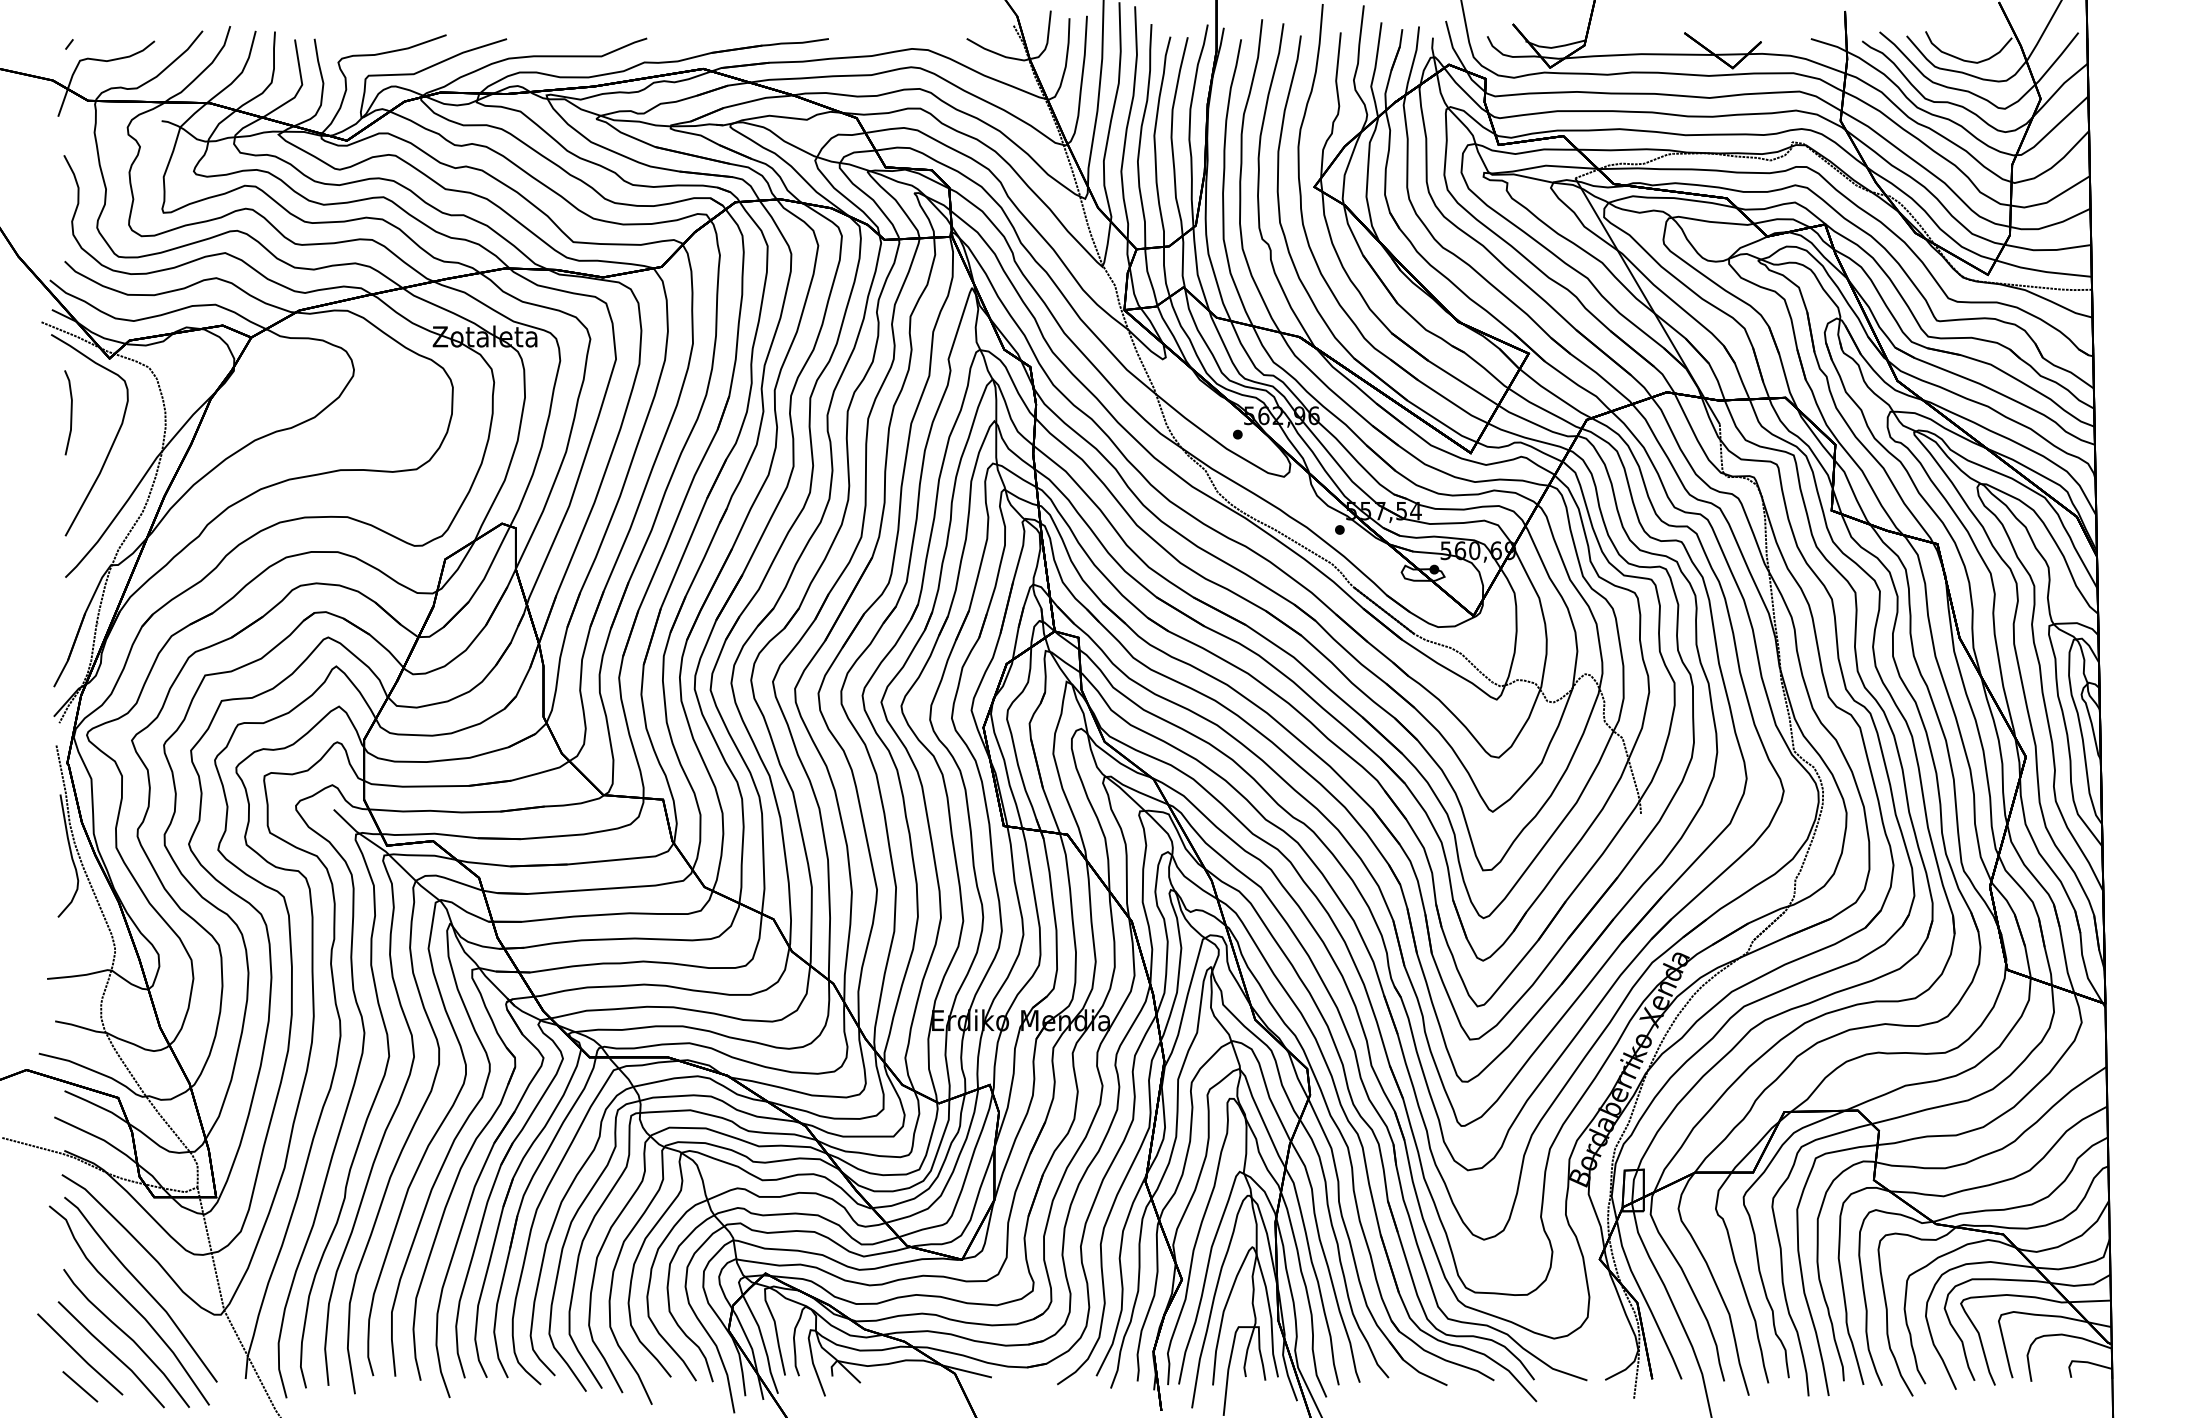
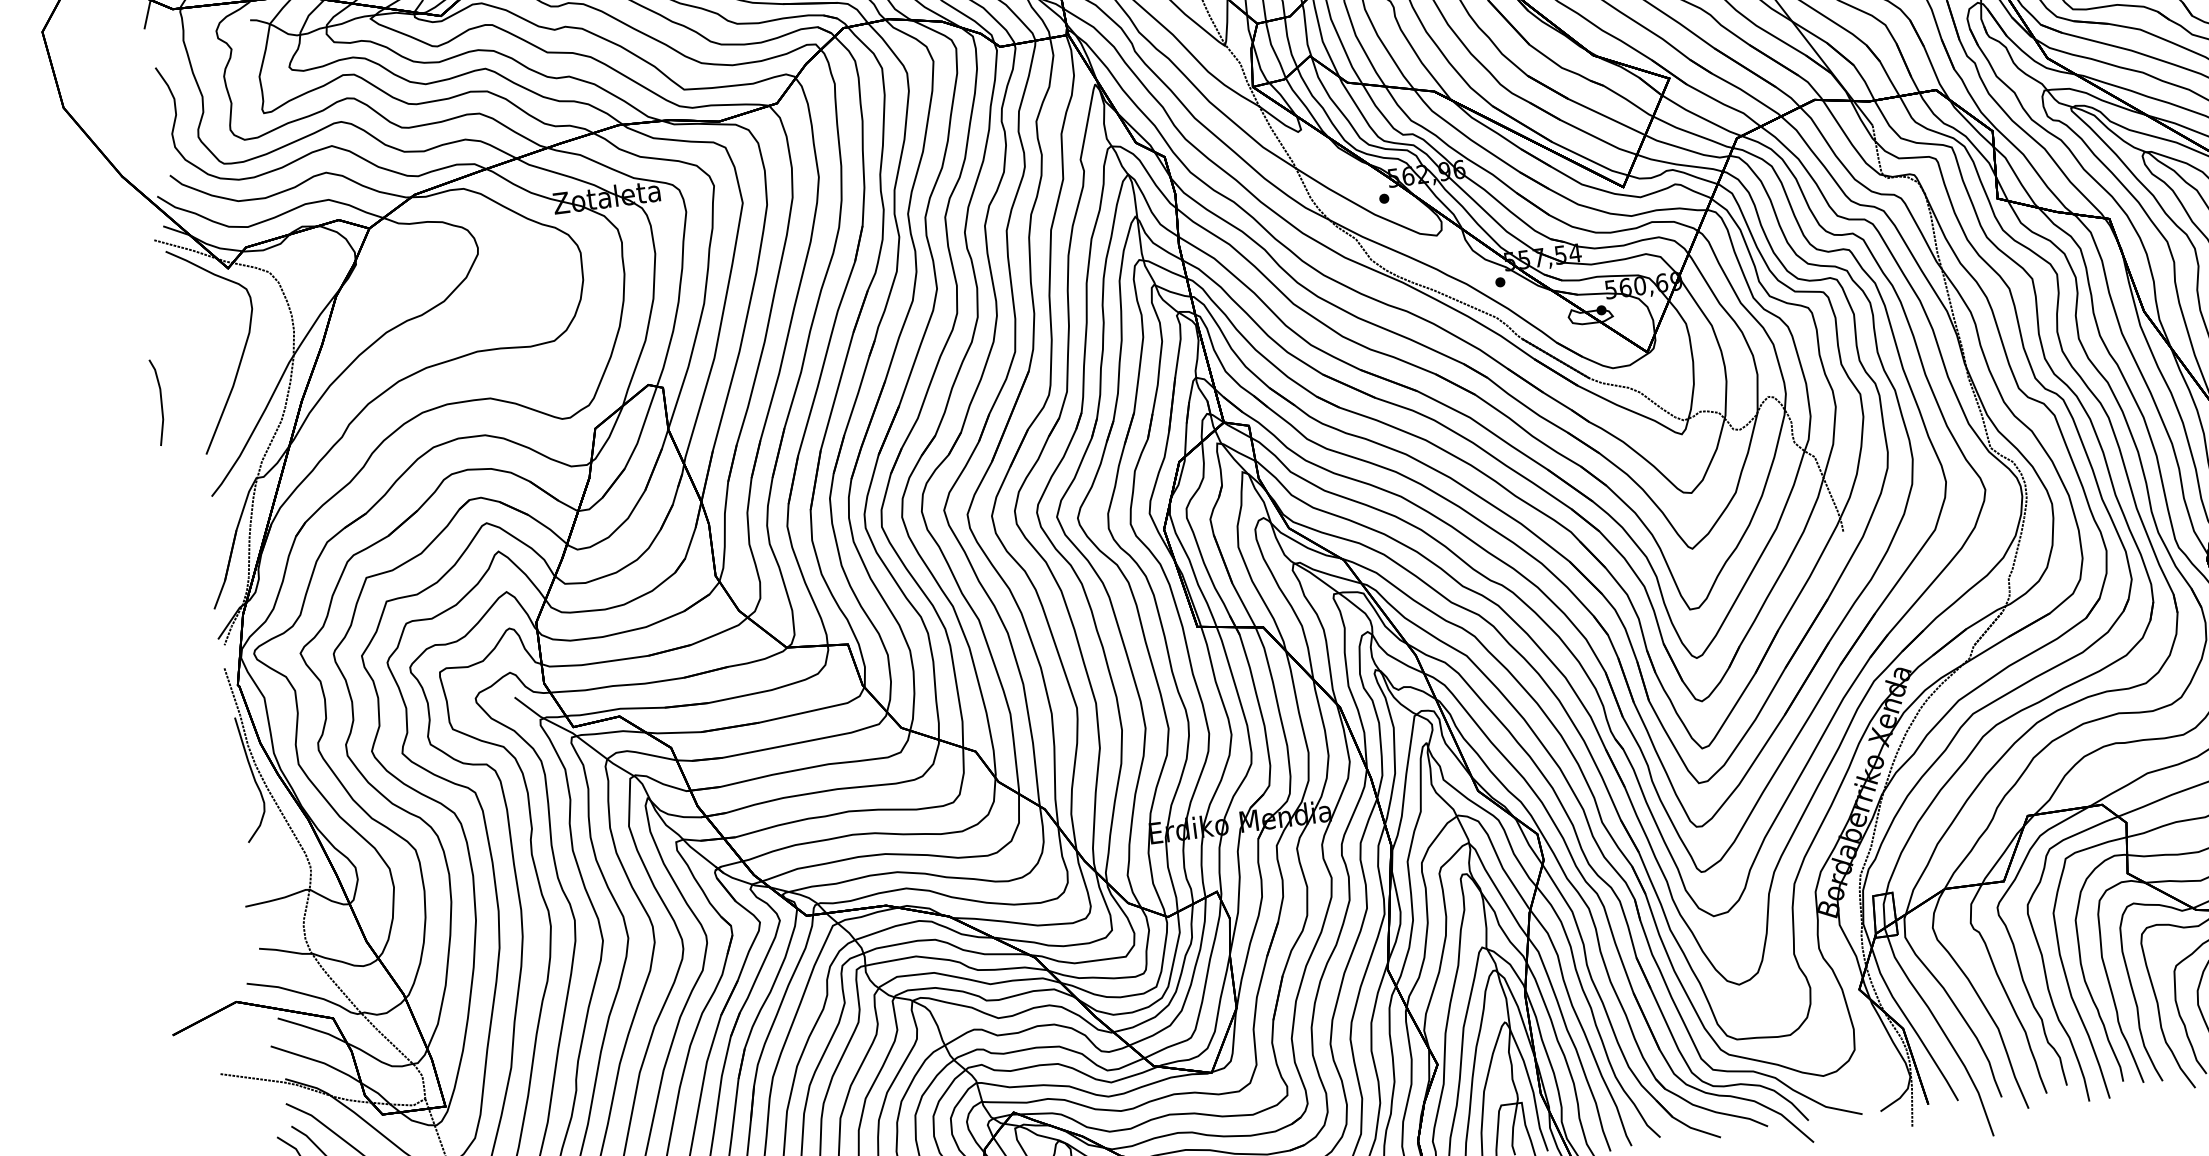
line: (70, 412) -> (160, 401), moved

